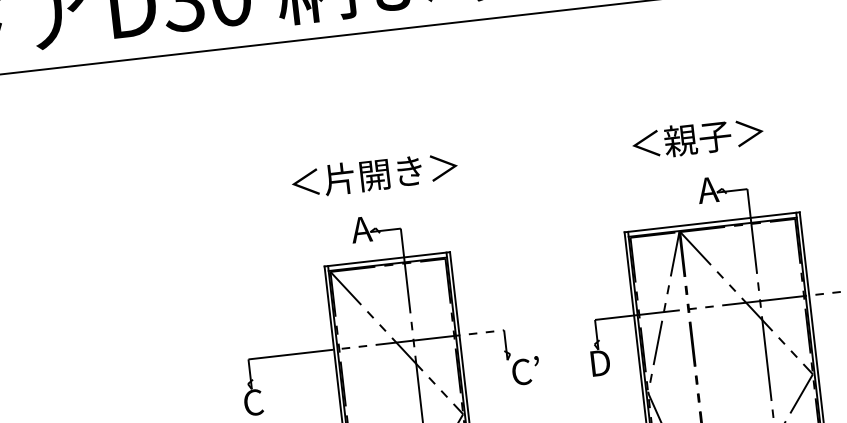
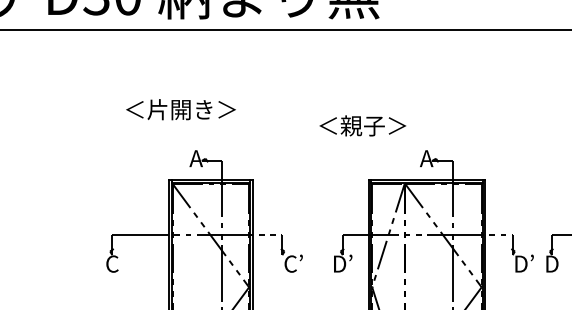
text: (697, 137) -> (362, 125), moved
text: (373, 174) -> (180, 109), moved
text: (600, 362) -> (343, 263), D -> D’

